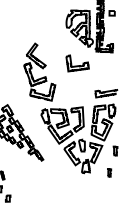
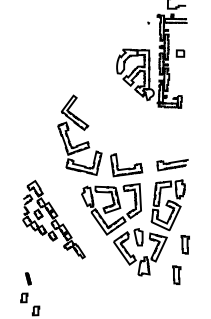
part: (77, 63) -> (126, 165), moved
part: (115, 150) -> (184, 244), size x1.43
part: (109, 172) -> (176, 274), size x1.67

